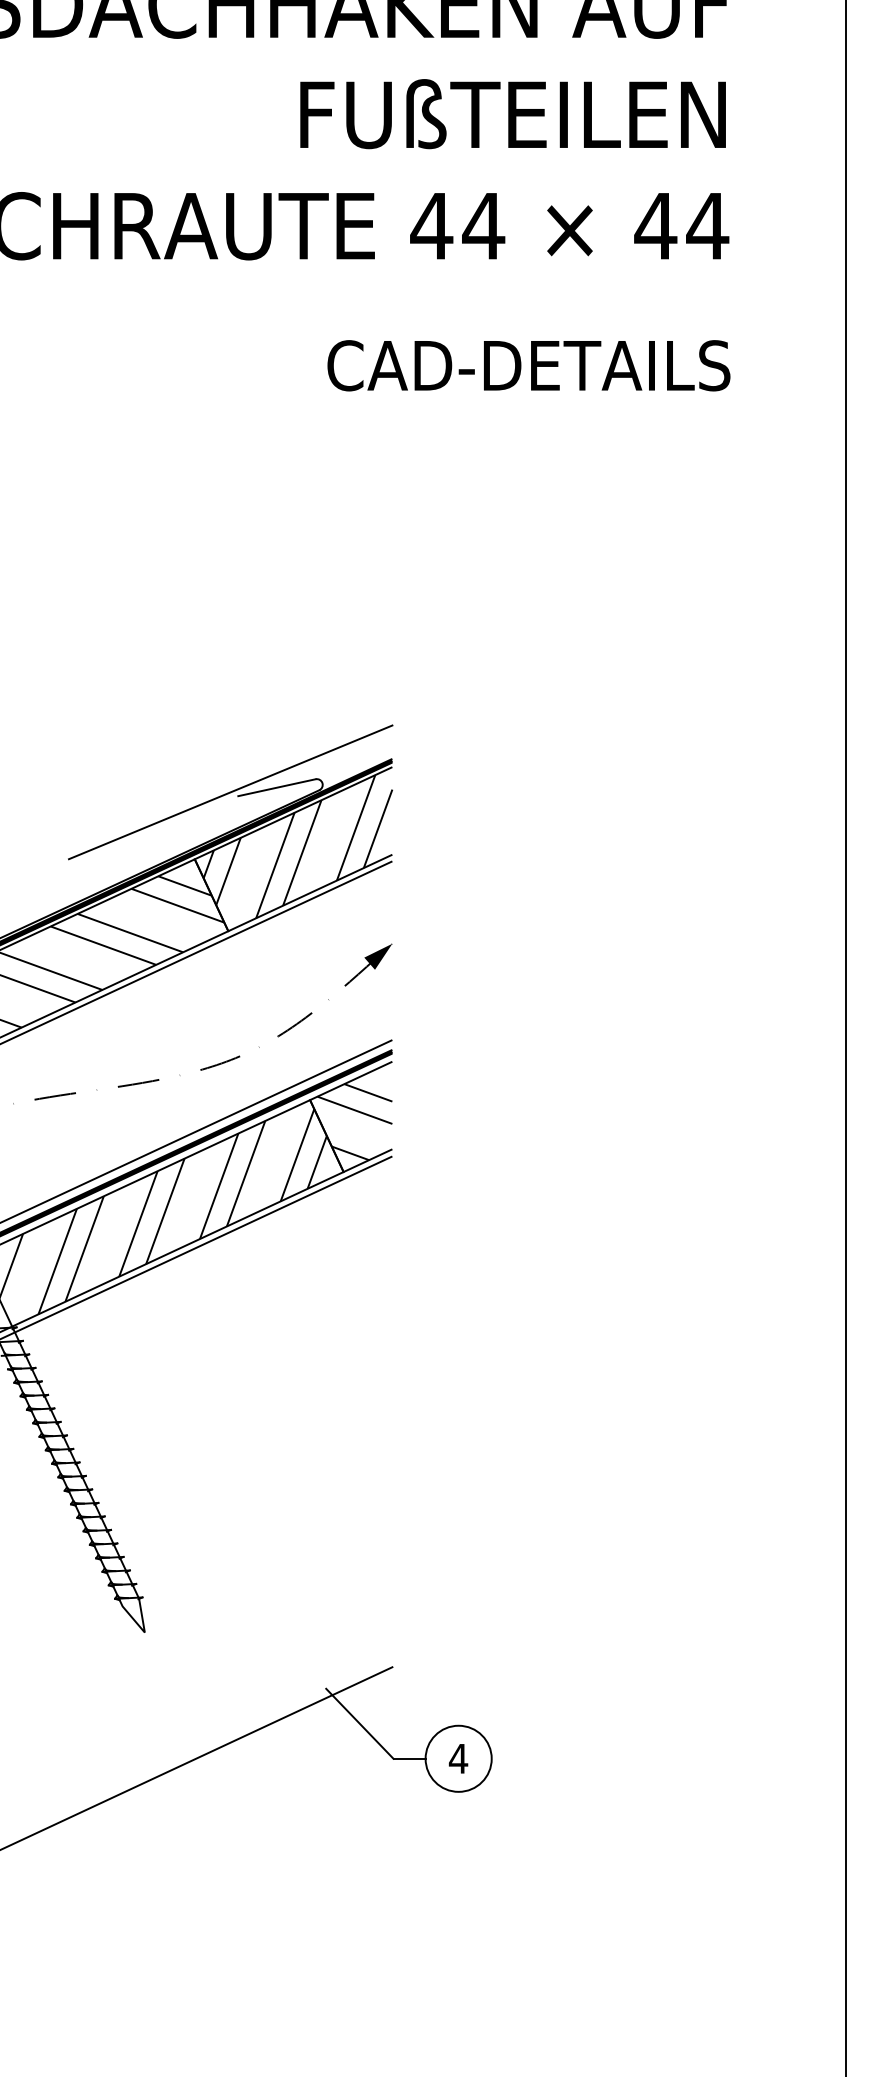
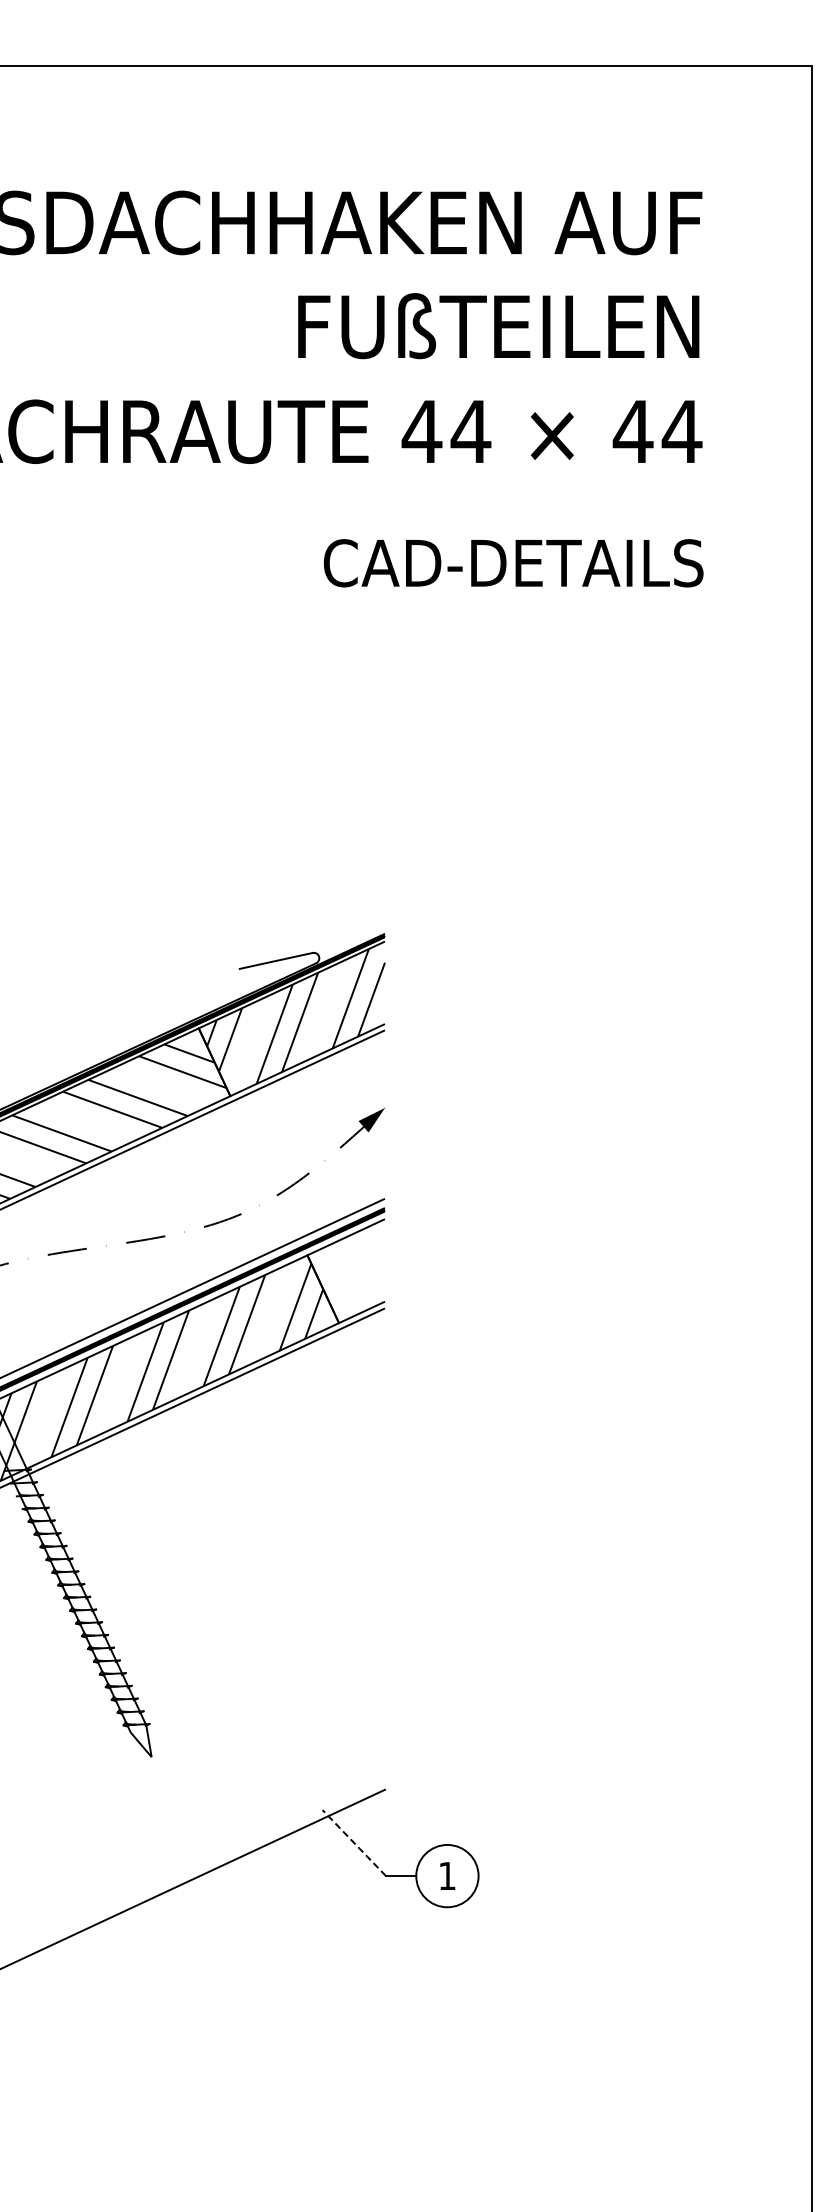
line: (230, 792) -> (232, 965), removed
hatch: (354, 1121) -> (349, 1275), removed
line: (360, 1724) -> (354, 1843), solid -> dashed
text: (458, 1758) -> (447, 1875), 4 -> 1

